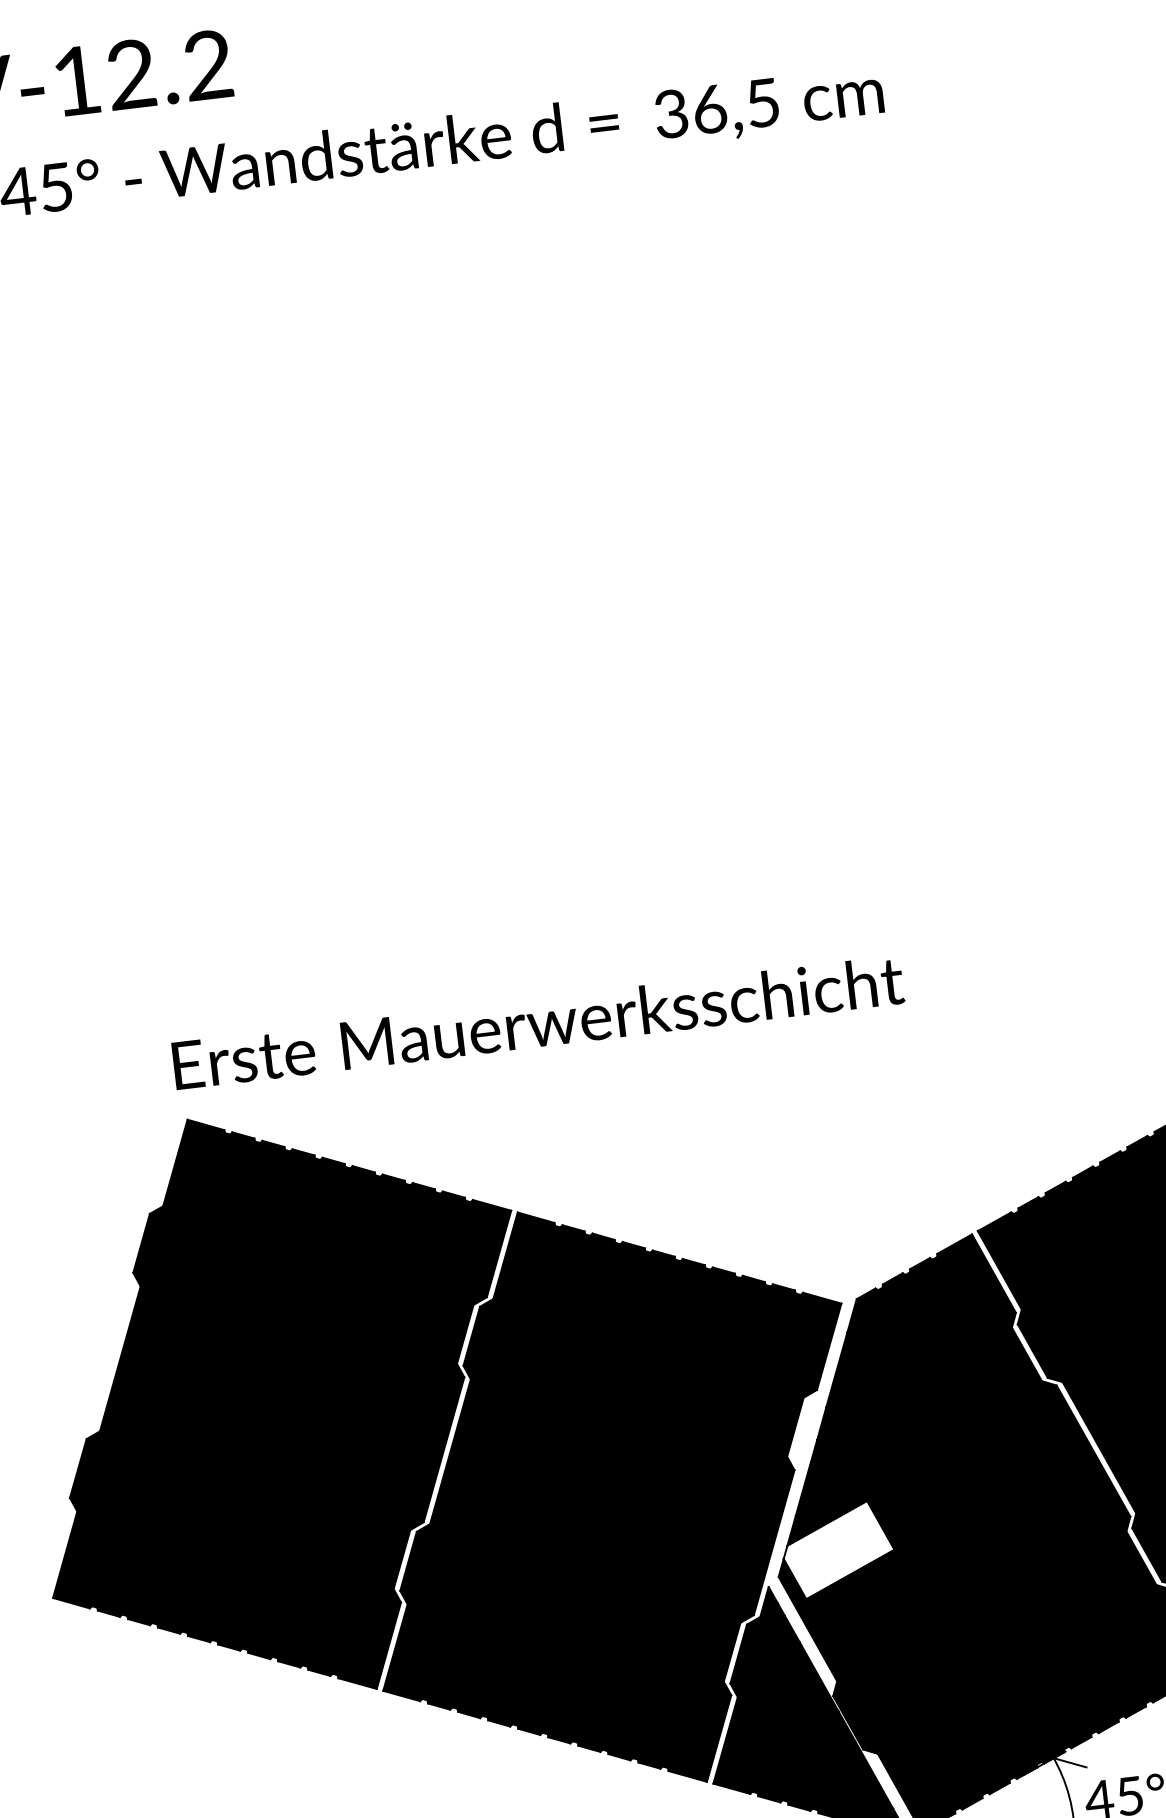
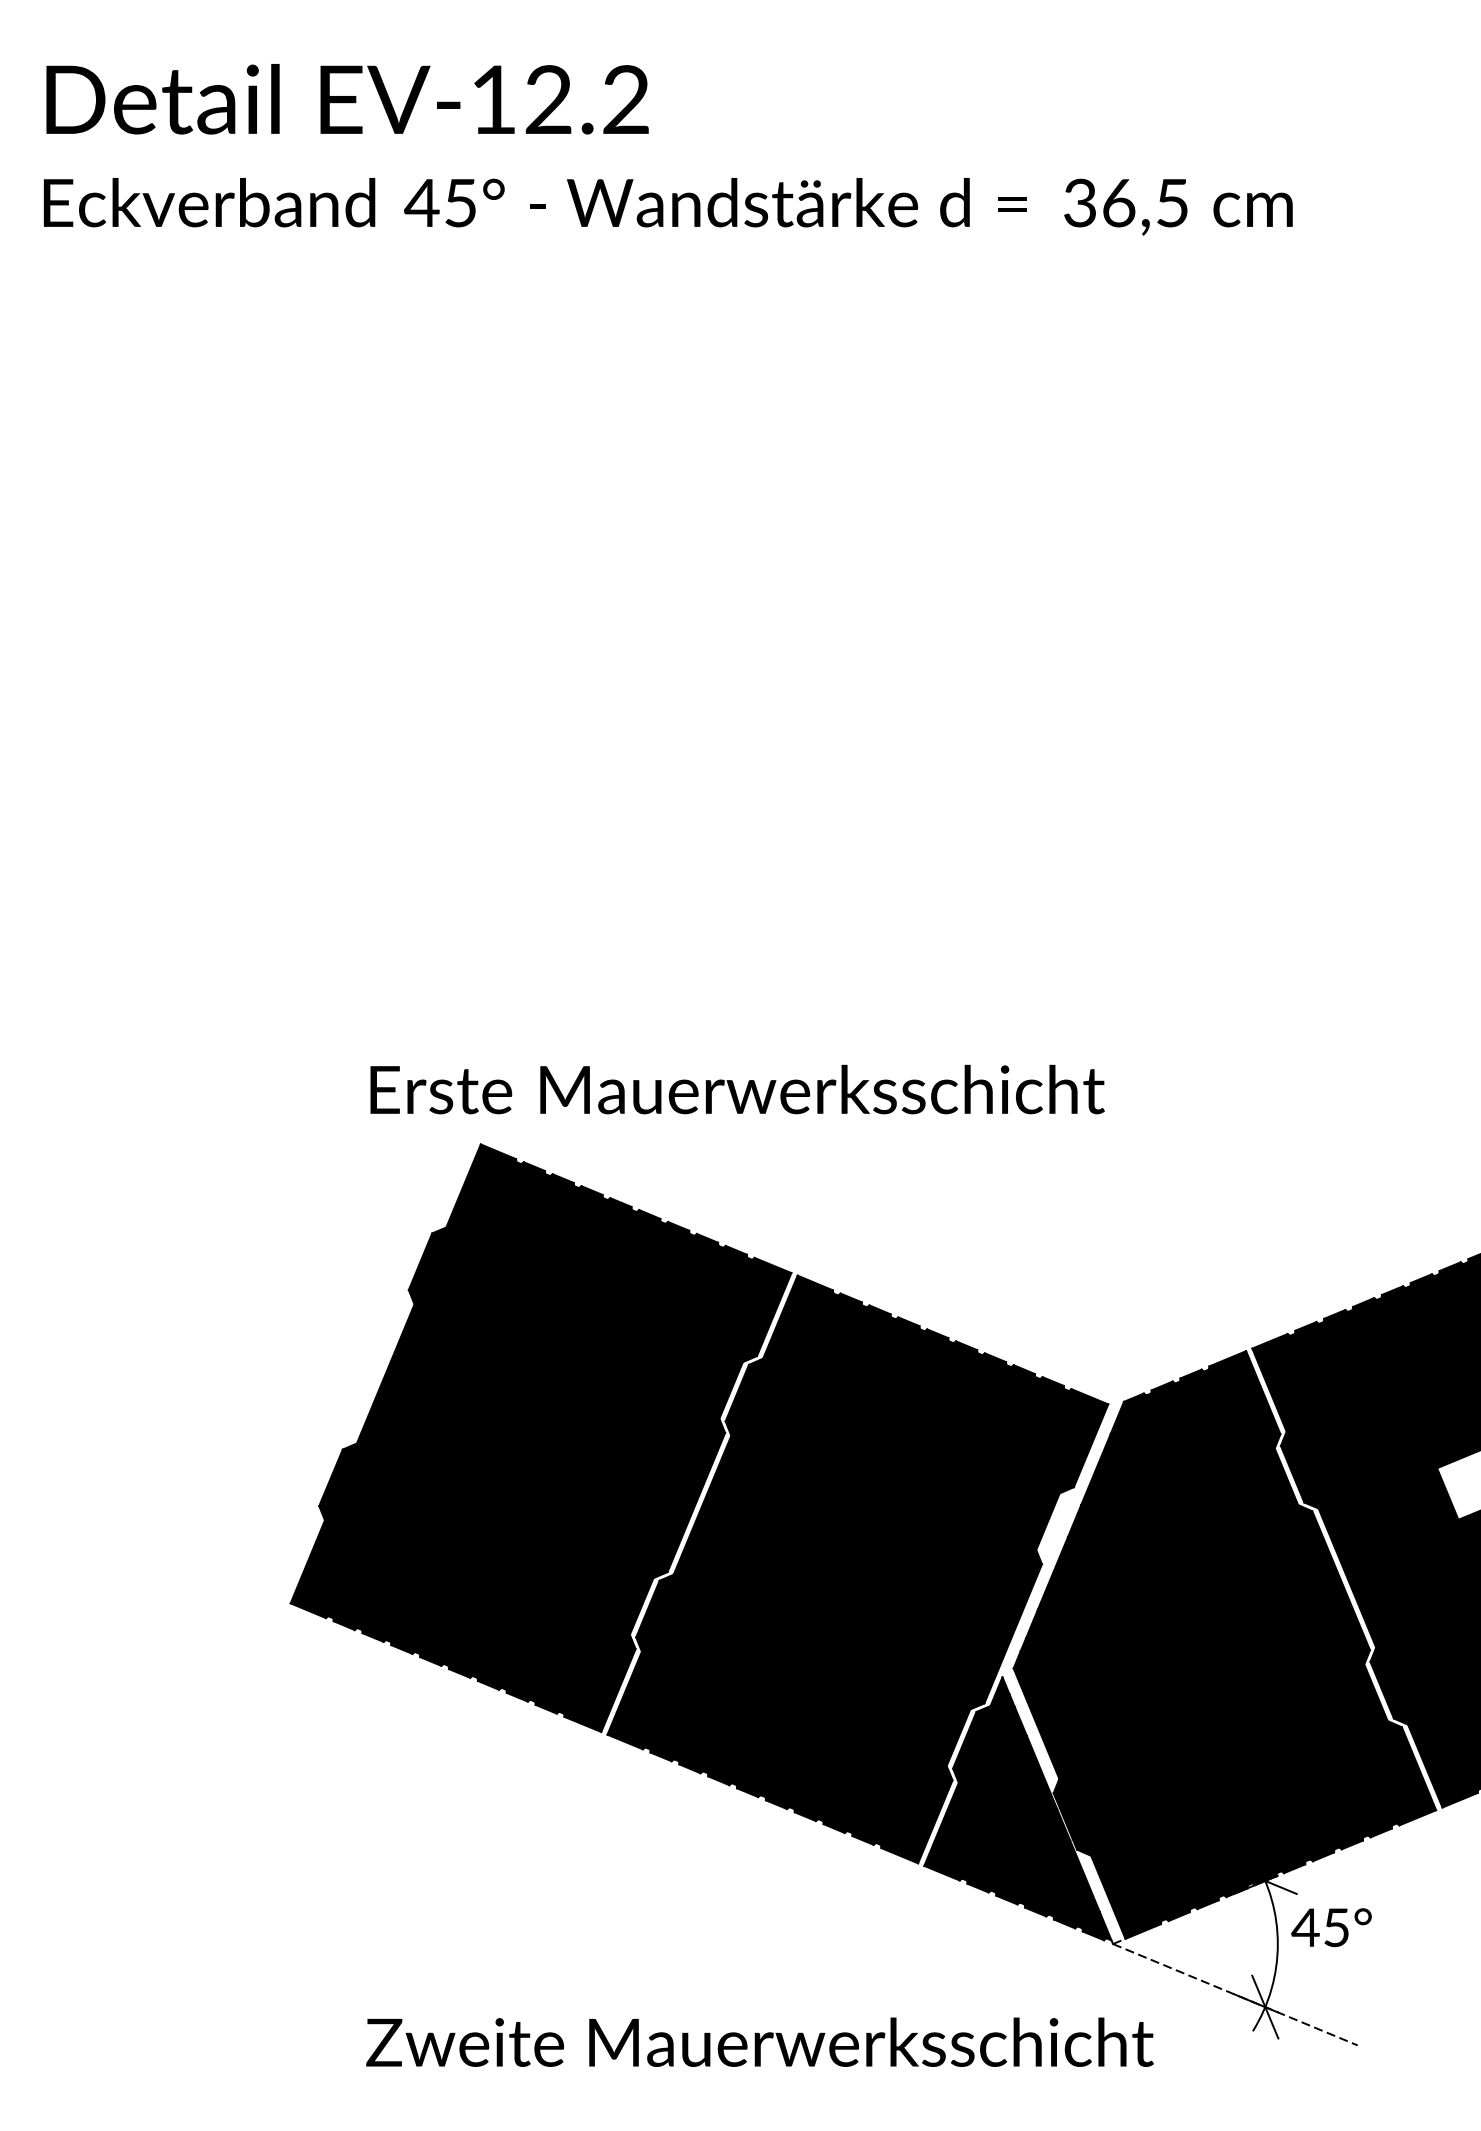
text: (538, 1022) -> (737, 1089), moved
fill: (837, 1549) -> (1075, 1648), added

